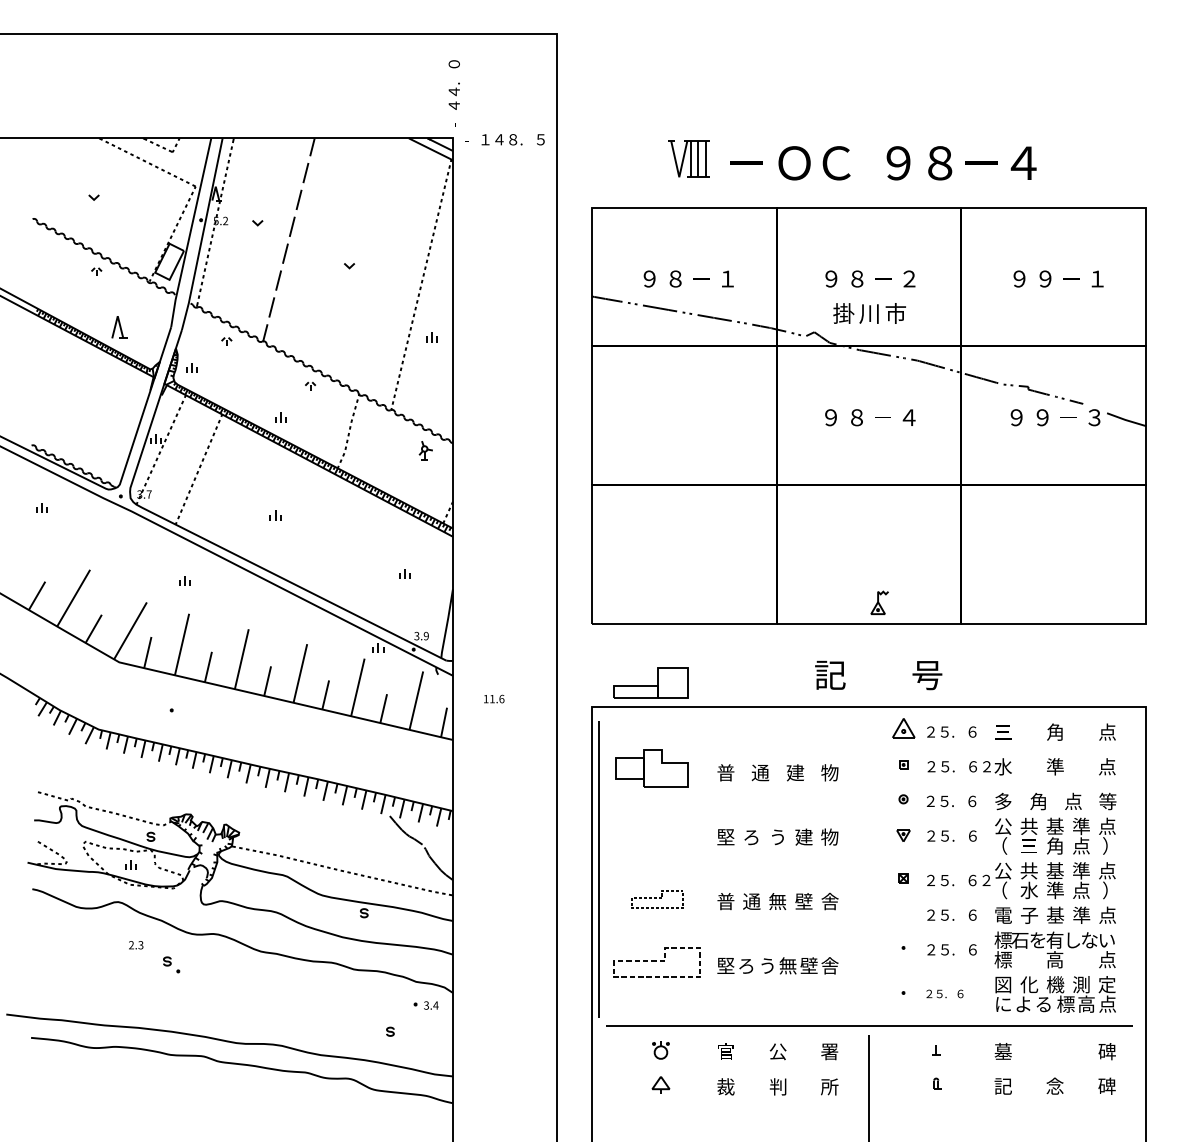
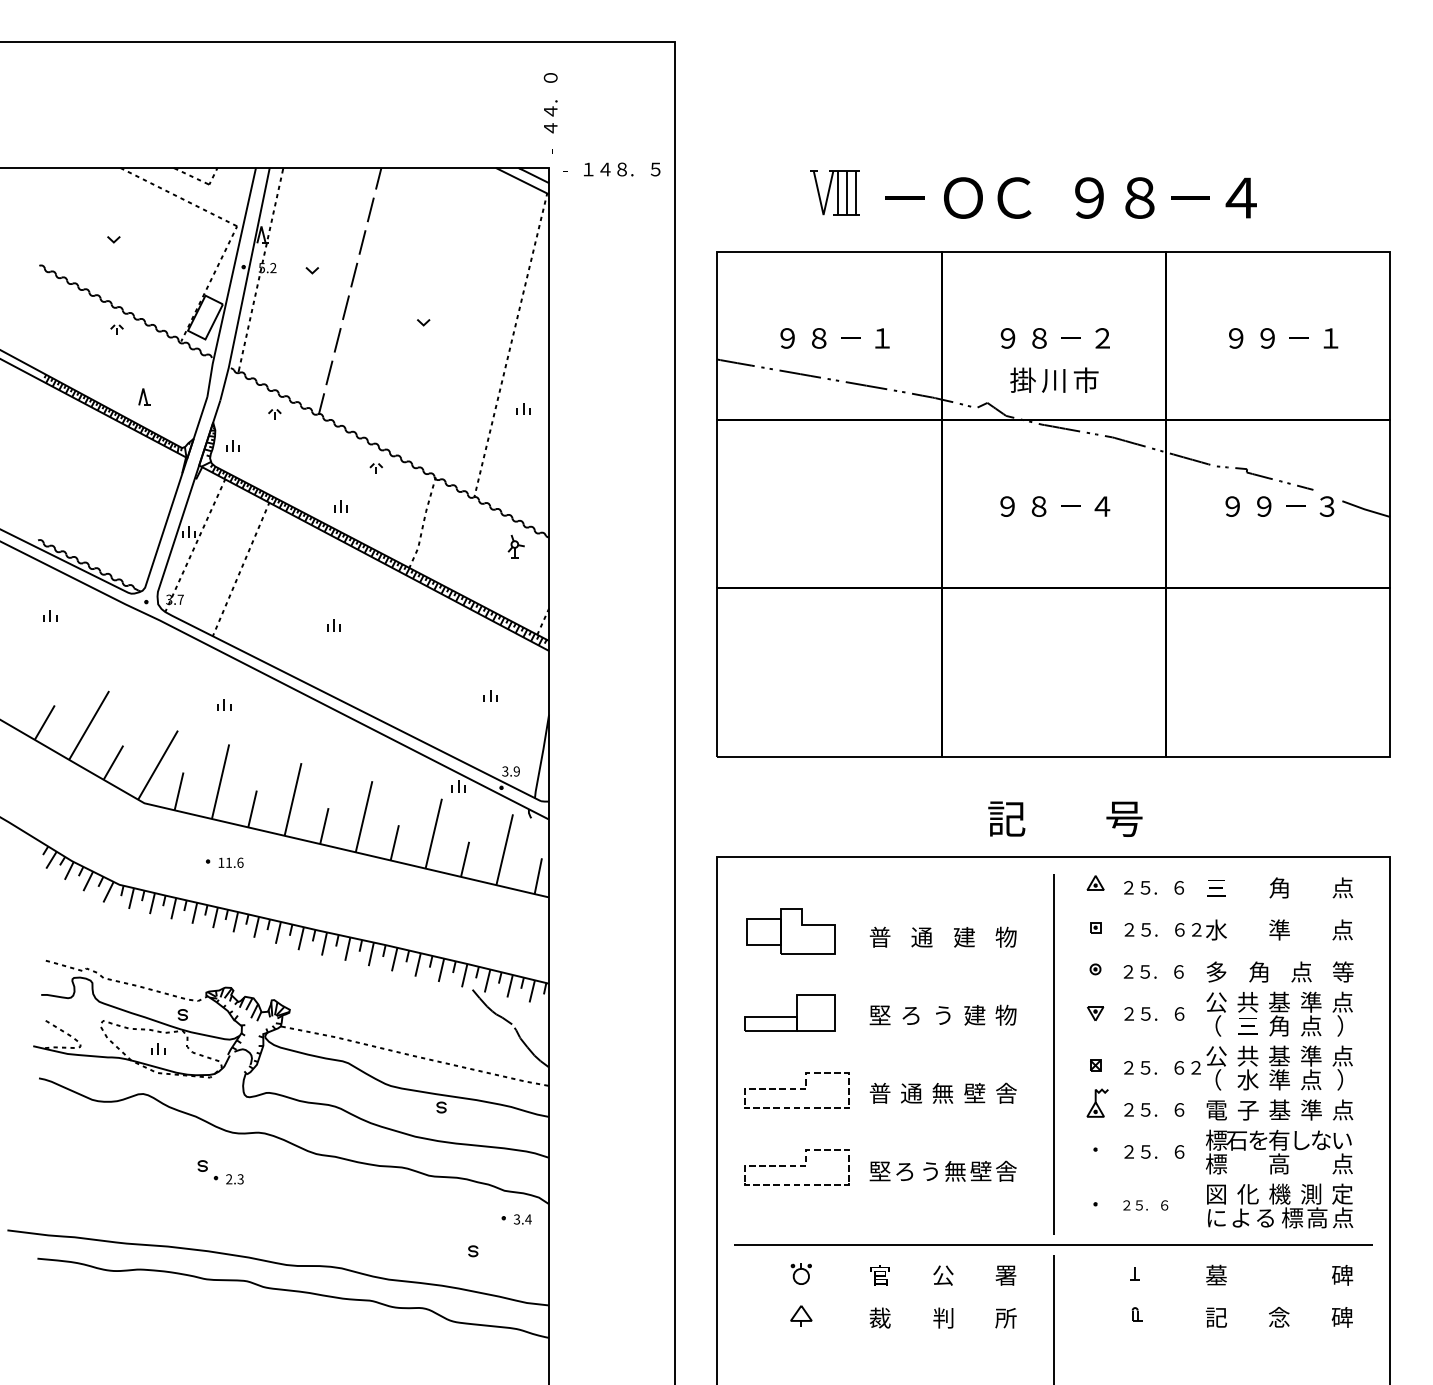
part: (119, 326) -> (144, 396), size x0.62
part: (879, 602) -> (1097, 1102), moved
part: (651, 682) -> (789, 1012), moved
text: (493, 698) -> (230, 862), moved
part: (903, 727) -> (1095, 882), size x0.62
line: (599, 869) -> (1053, 1054), moved
part: (656, 899) -> (796, 1090), size x1.67
text: (135, 945) -> (234, 1179), moved

